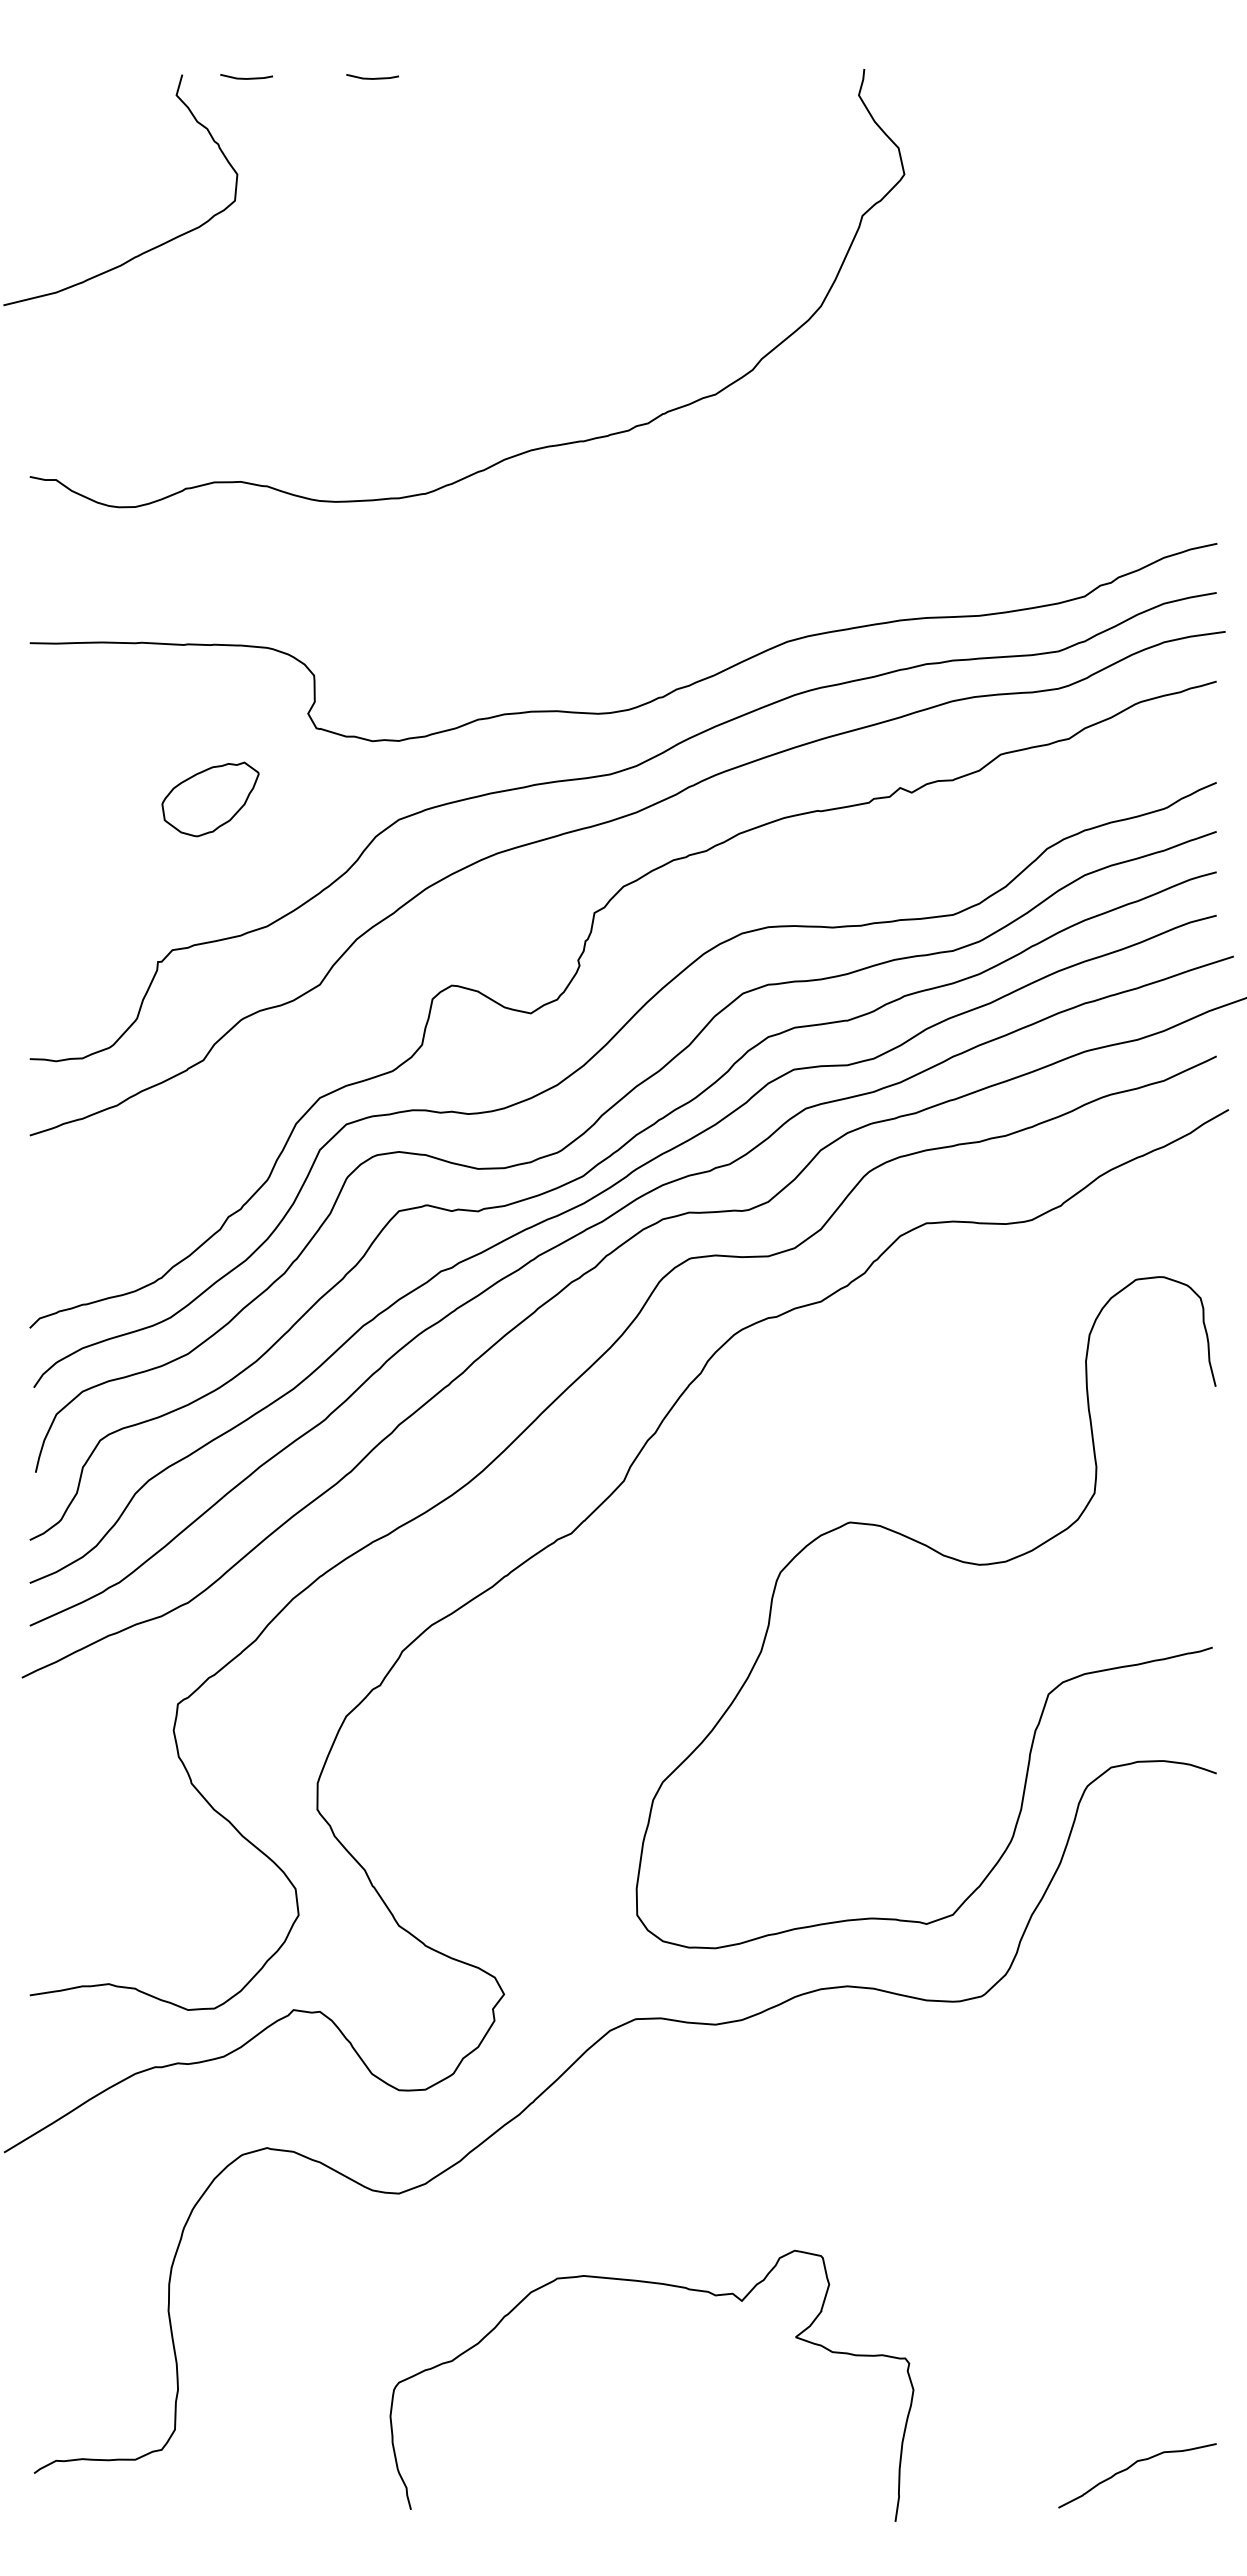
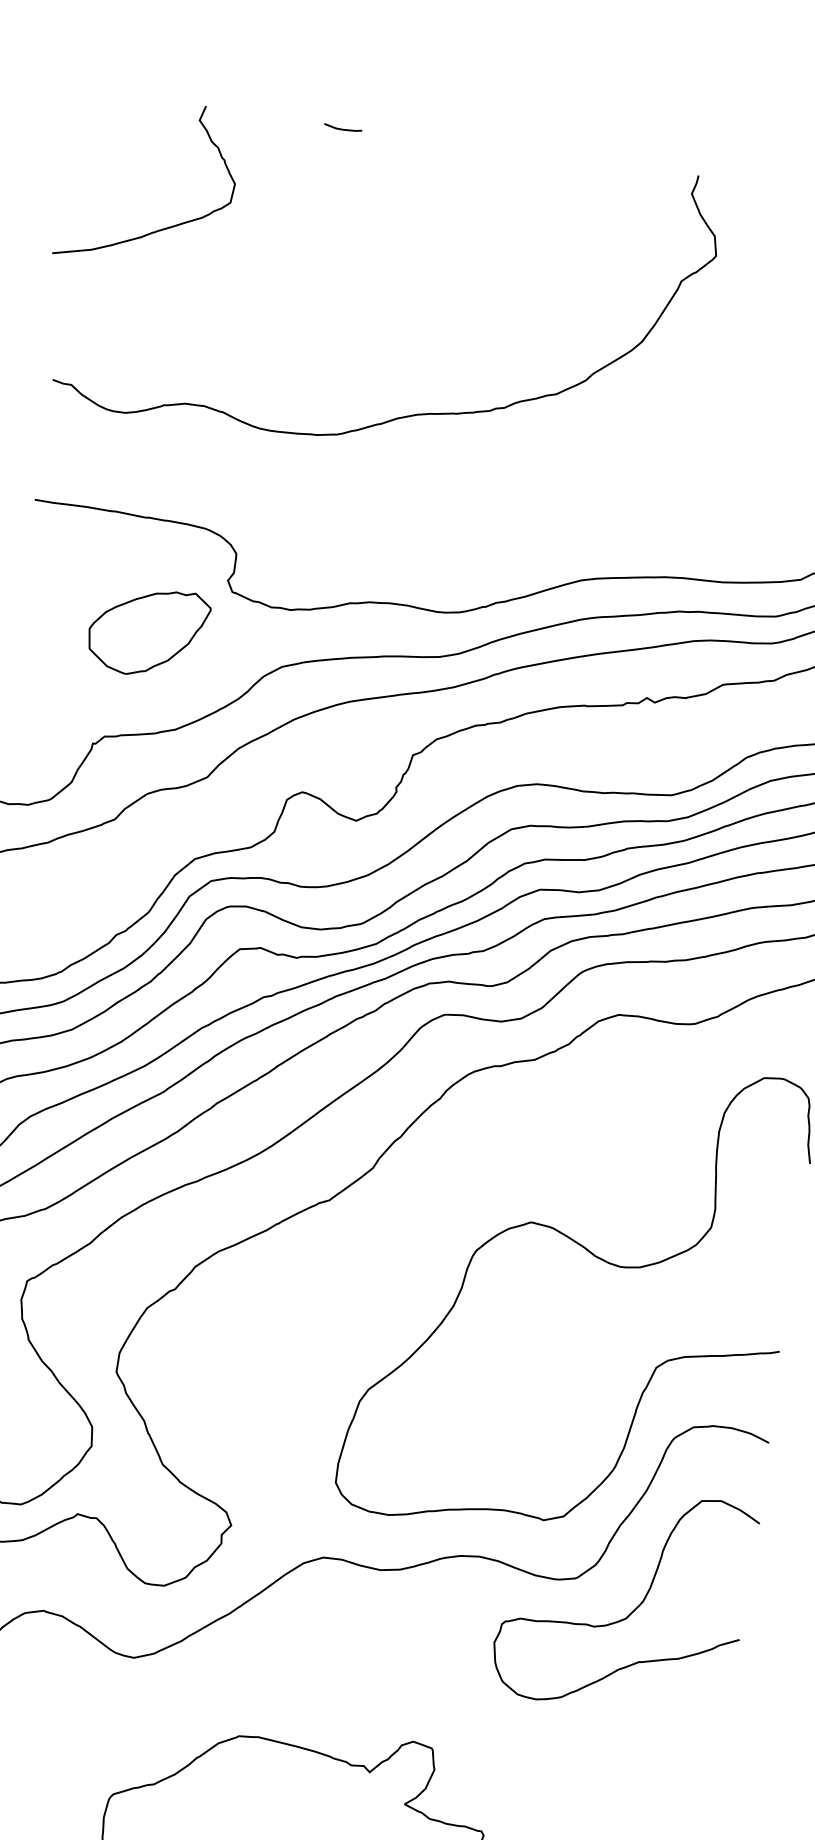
line: (246, 78) -> (251, 115), removed
part: (210, 799) -> (148, 631), size x1.67
curve: (1067, 2026) -> (634, 1609), added

